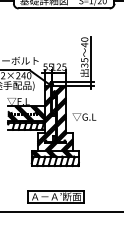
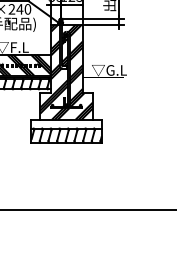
hatch: (55, 153) -> (66, 124), removed
part: (55, 196) -> (66, 187), removed

